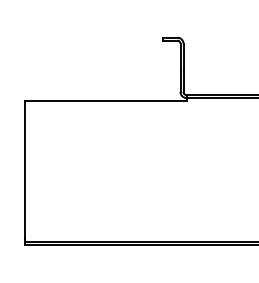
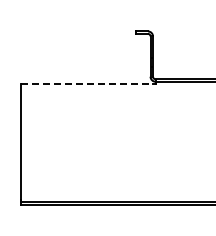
line: (104, 101) -> (87, 84), solid -> dashed

